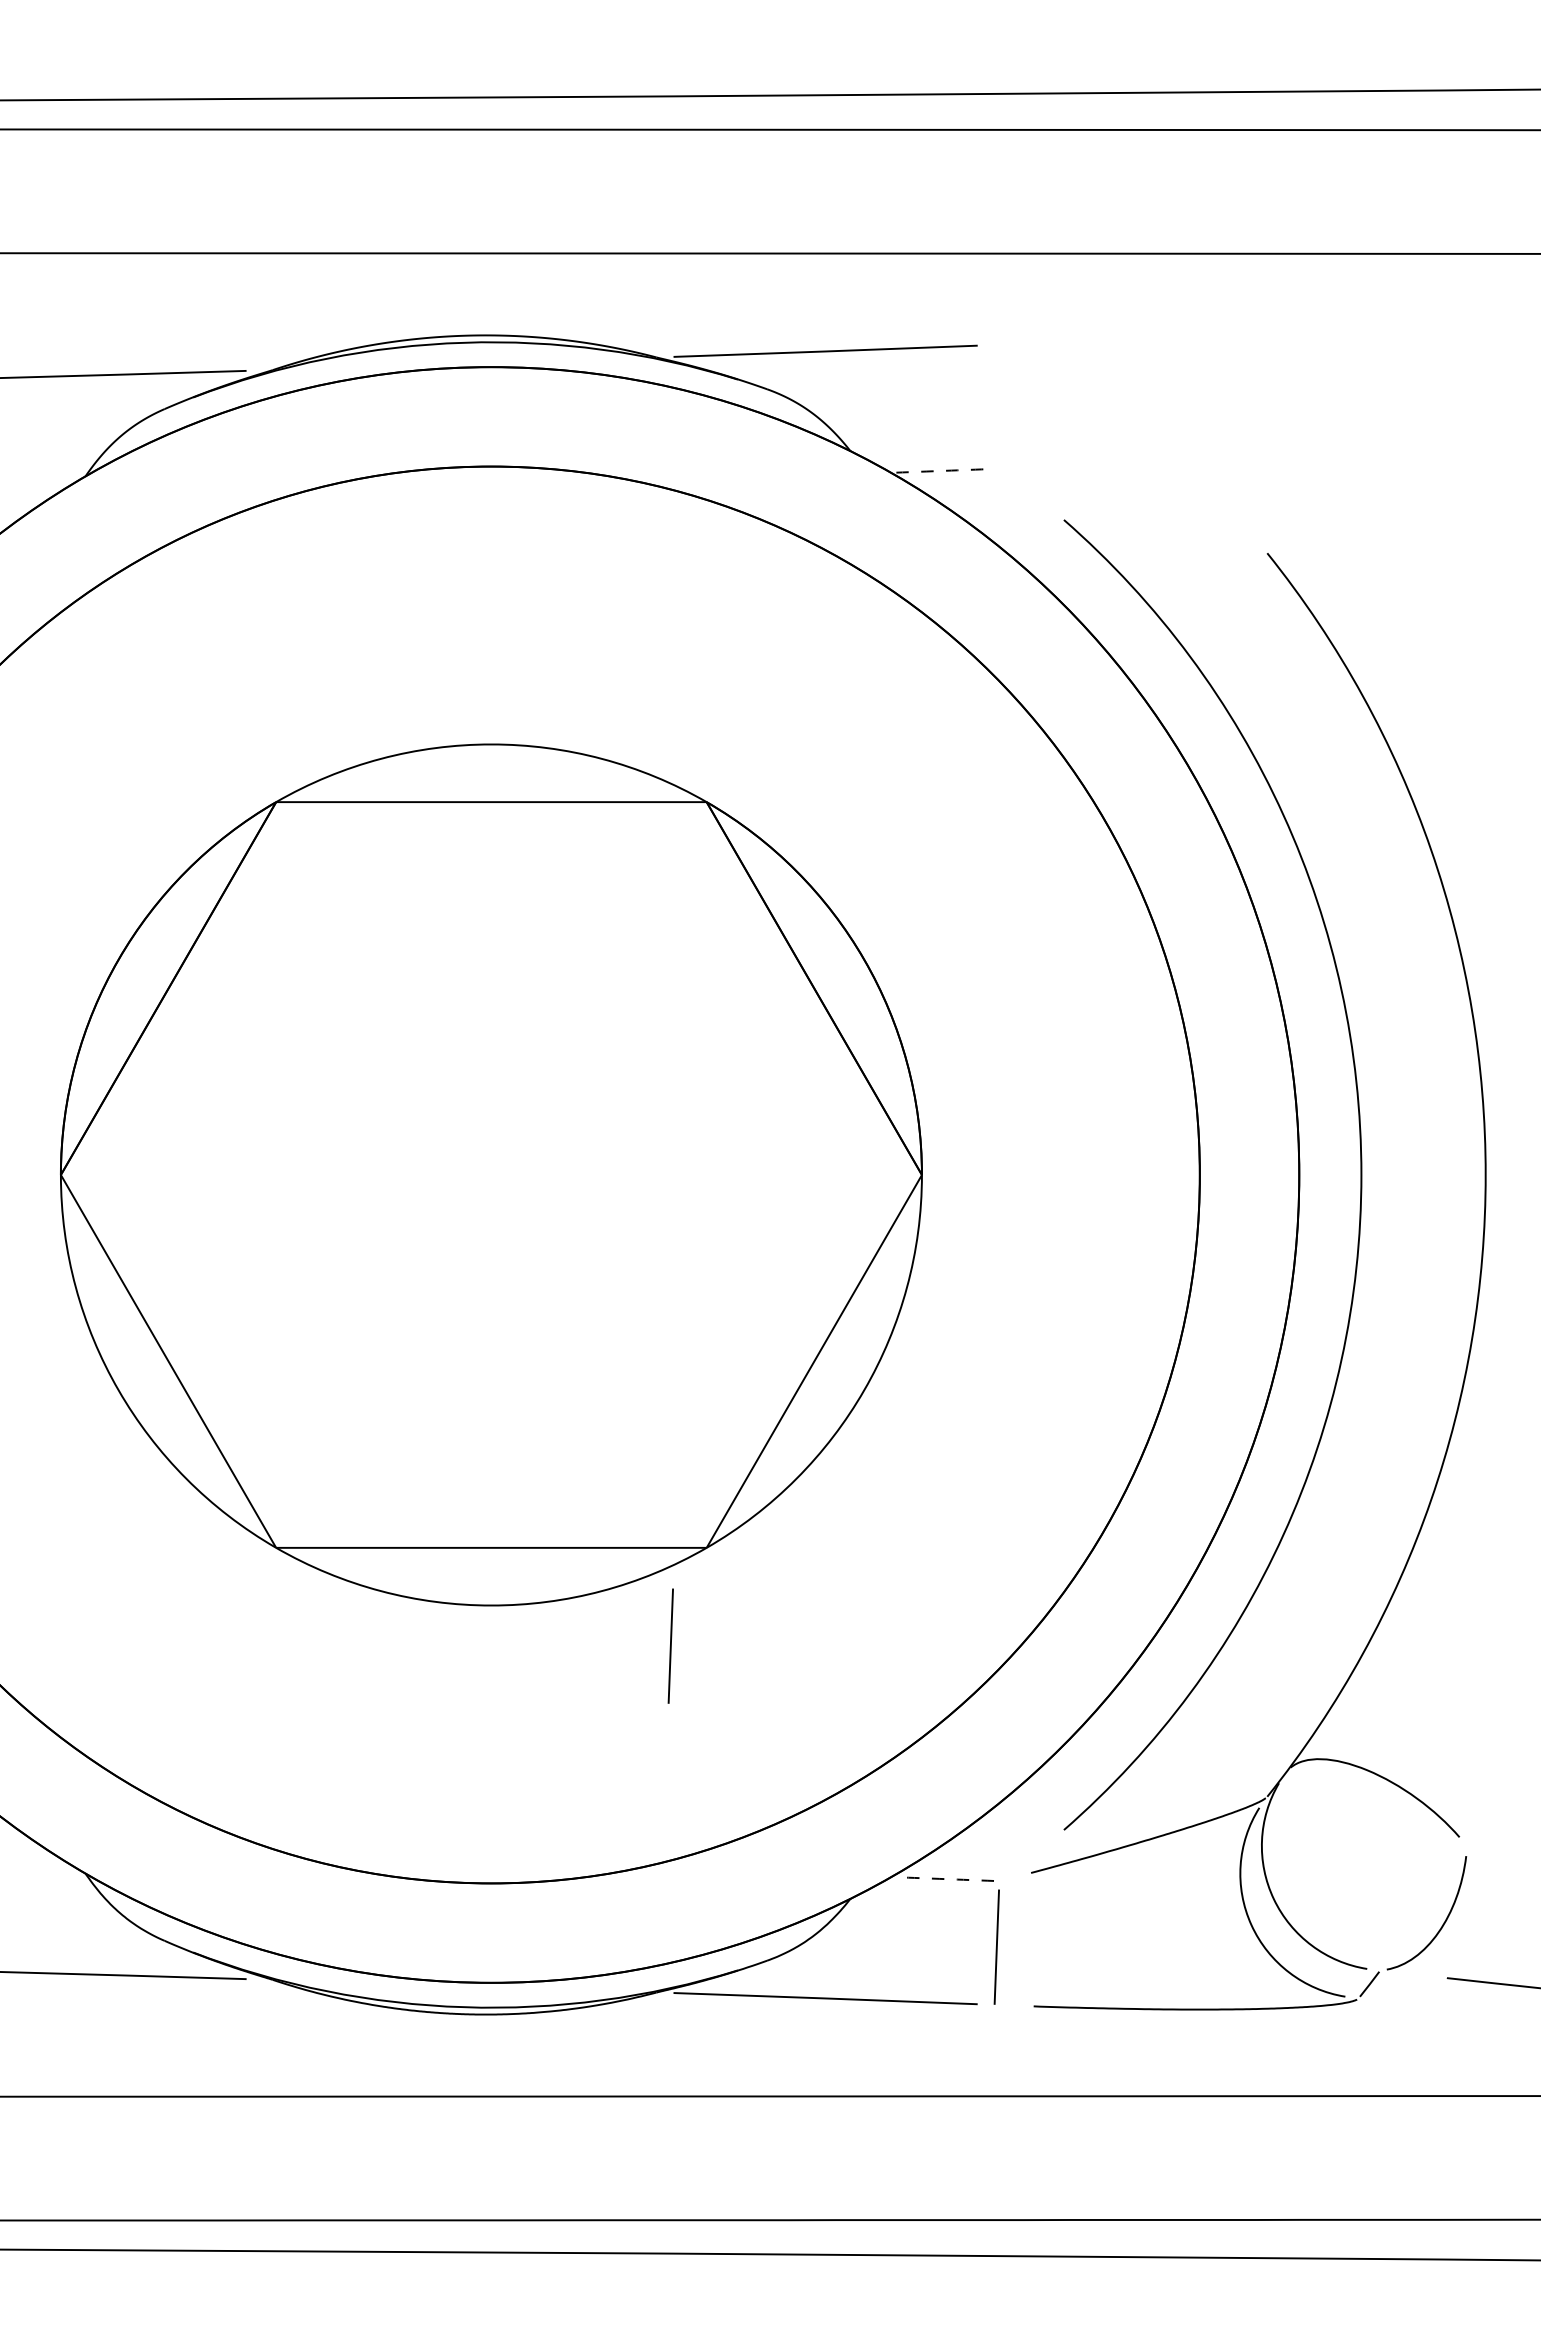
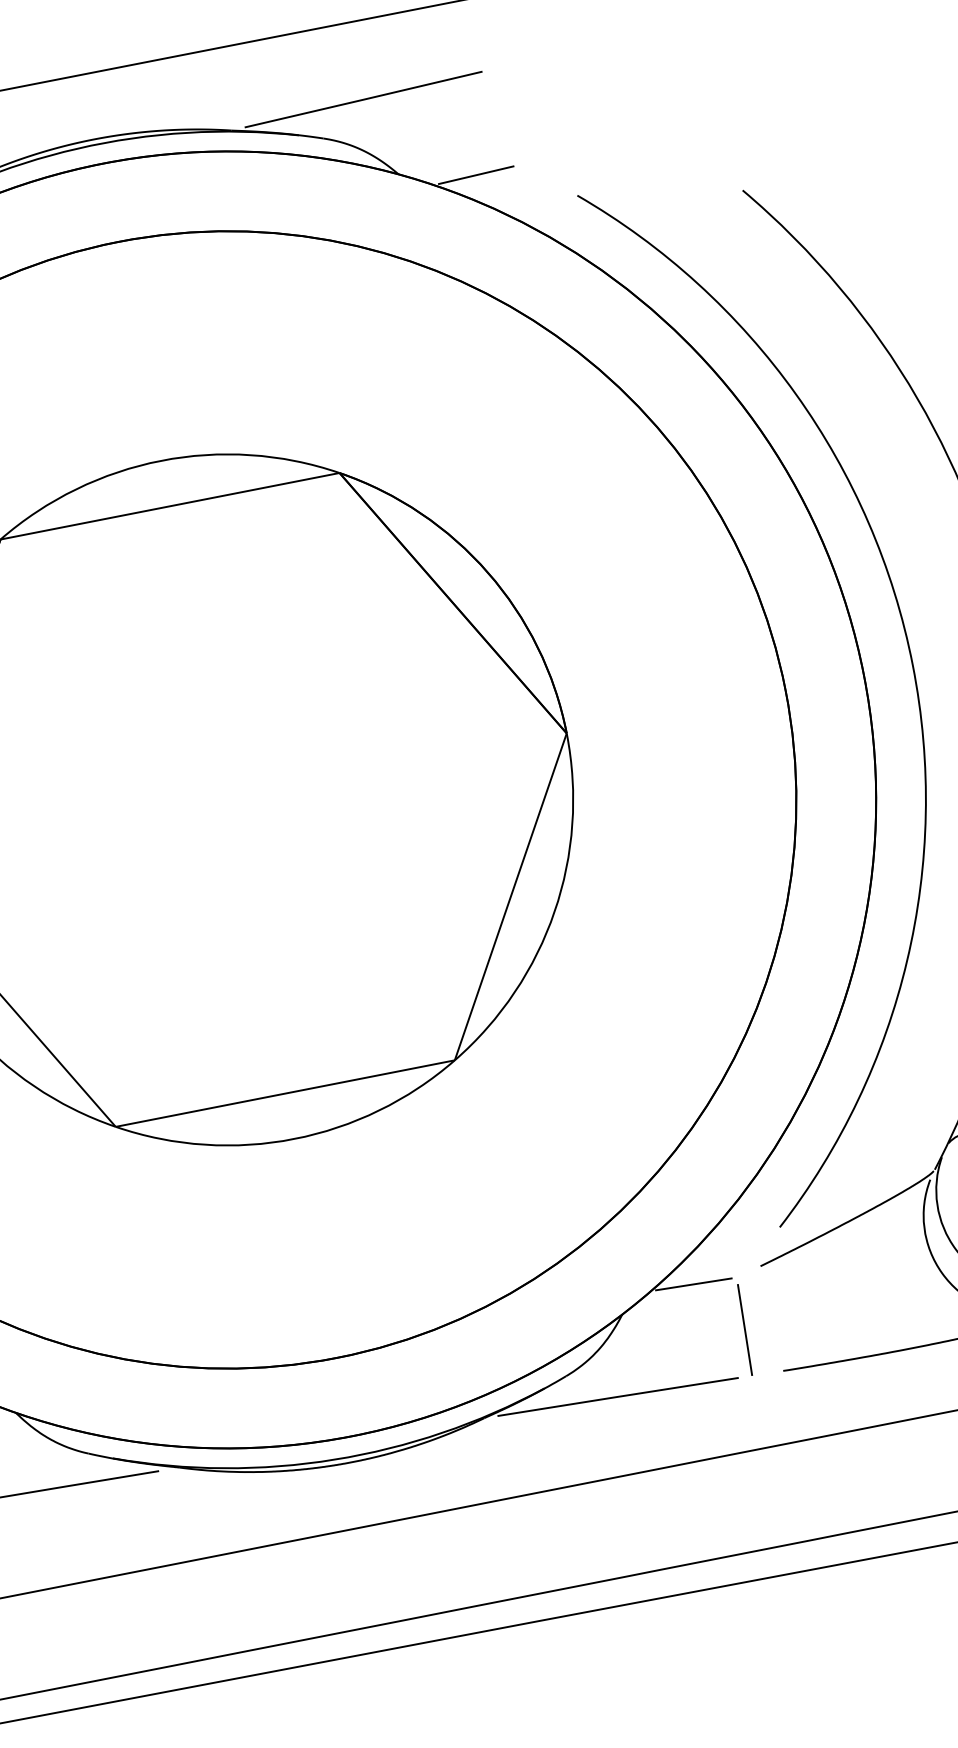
arc: (945, 470) -> (476, 174), dashed -> solid
line: (670, 1645) -> (441, 1142), removed
arc: (945, 1879) -> (694, 1284), dashed -> solid

